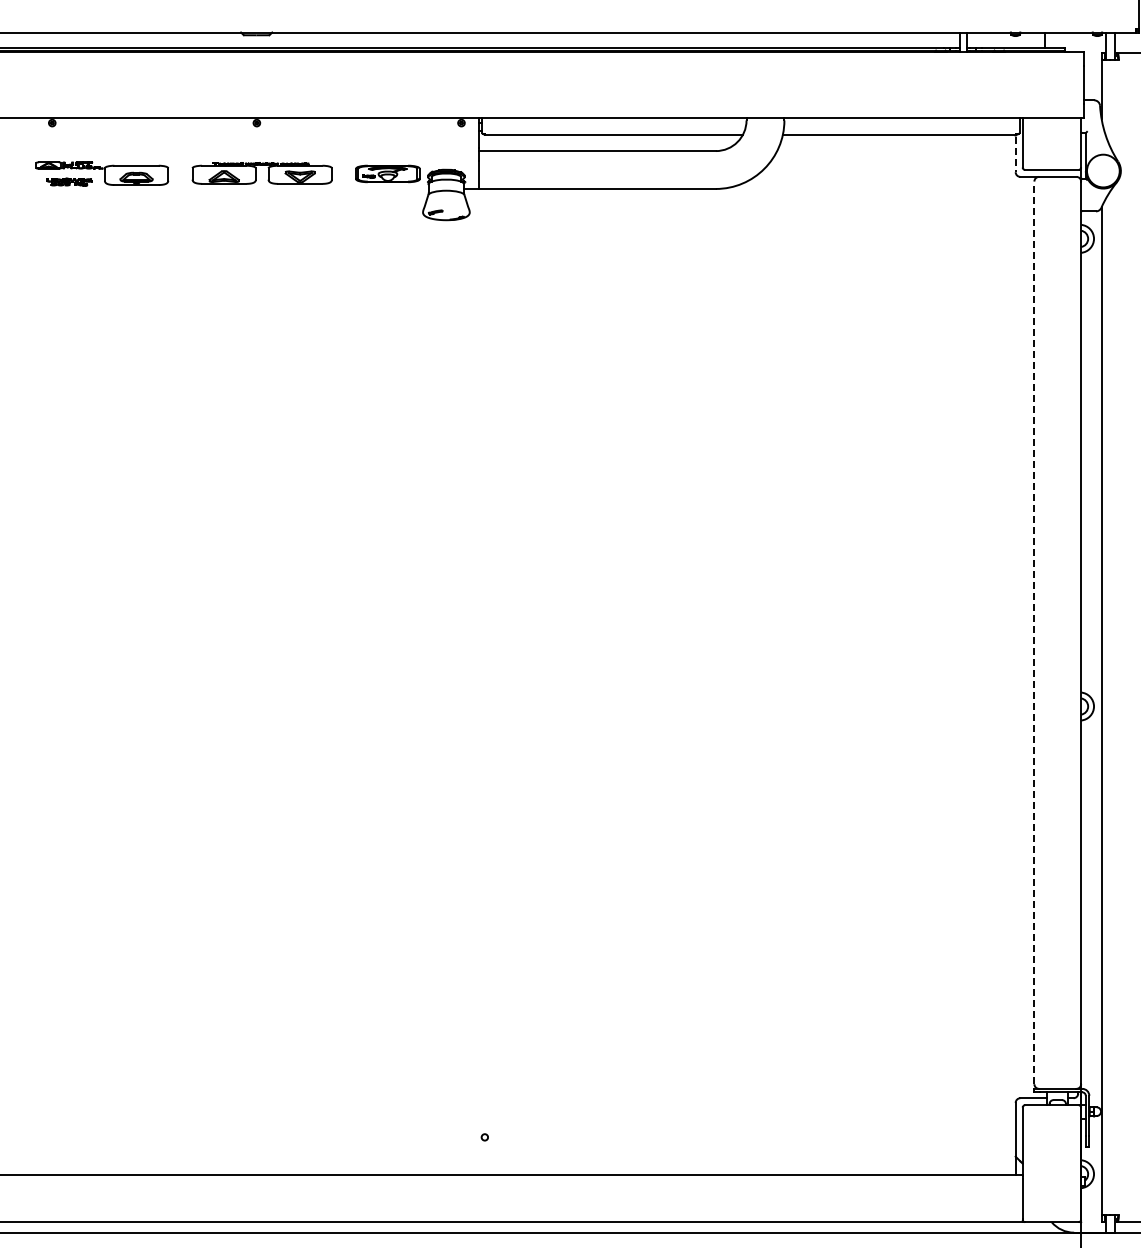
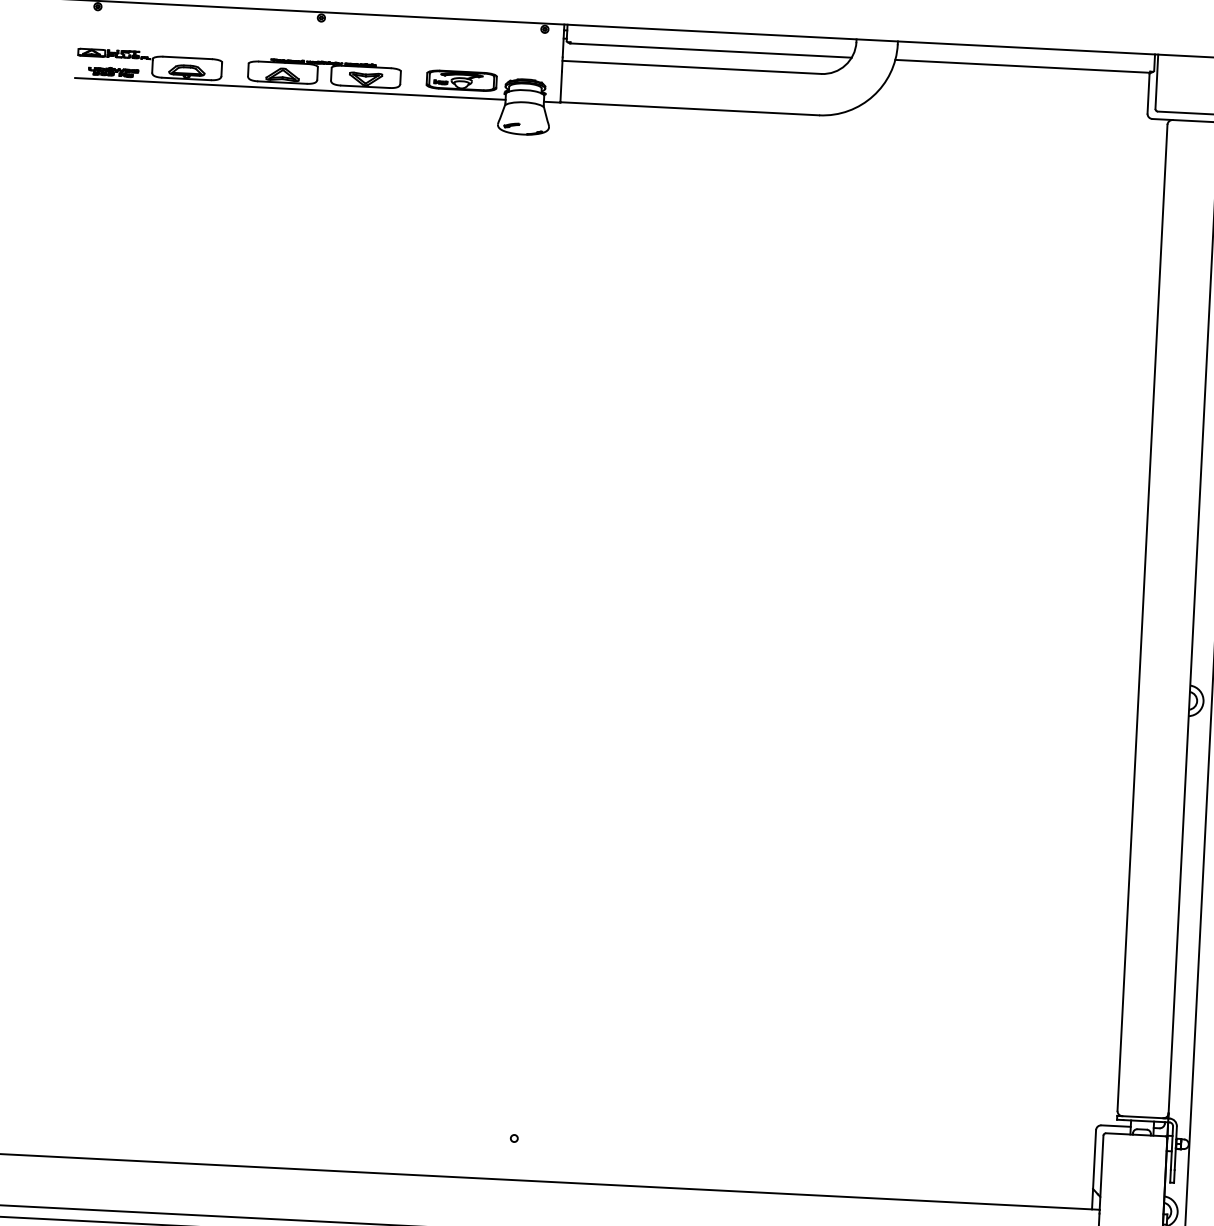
line: (1015, 154) -> (1148, 94), dashed -> solid
line: (231, 189) -> (290, 89), added
line: (1034, 632) -> (1142, 617), dashed -> solid

